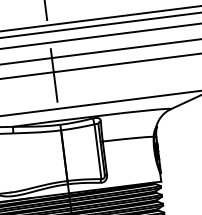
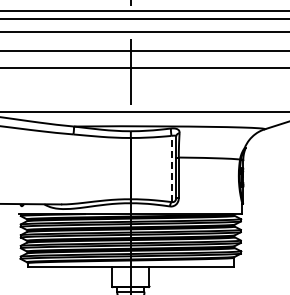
line: (97, 151) -> (171, 168), solid -> dashed

